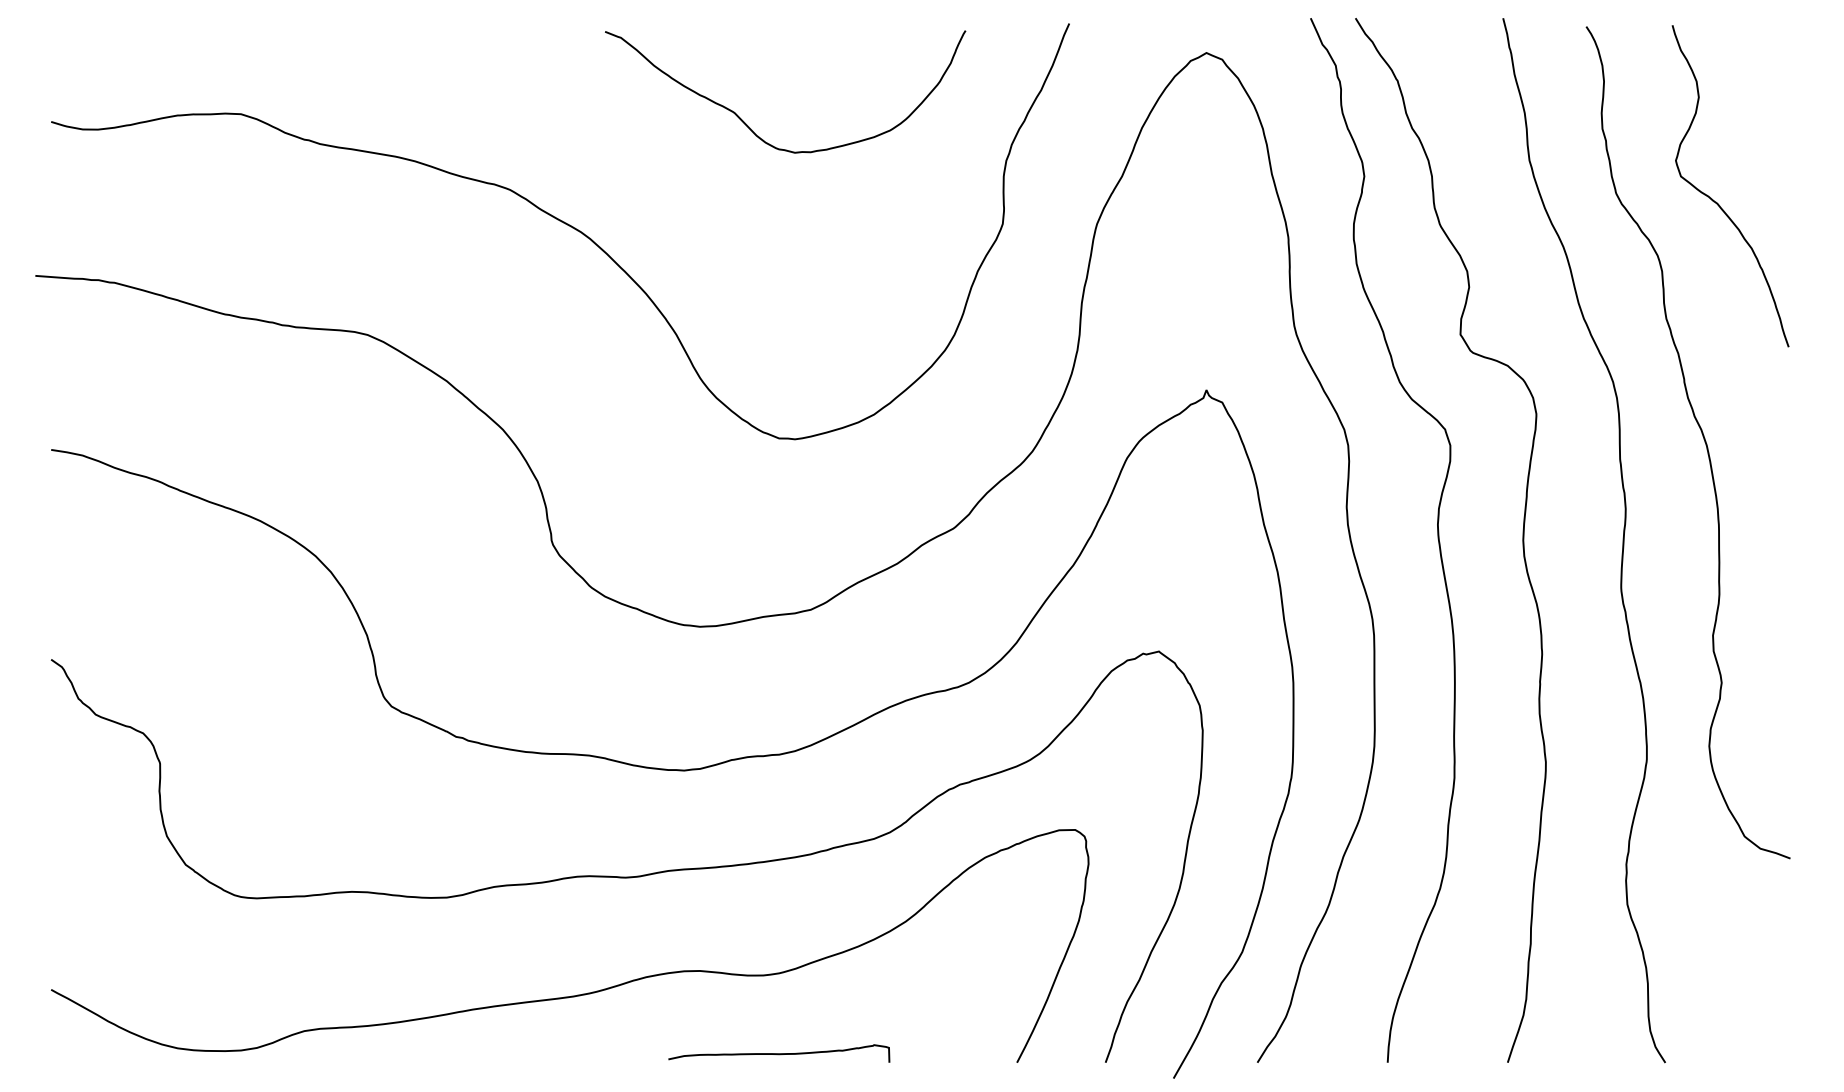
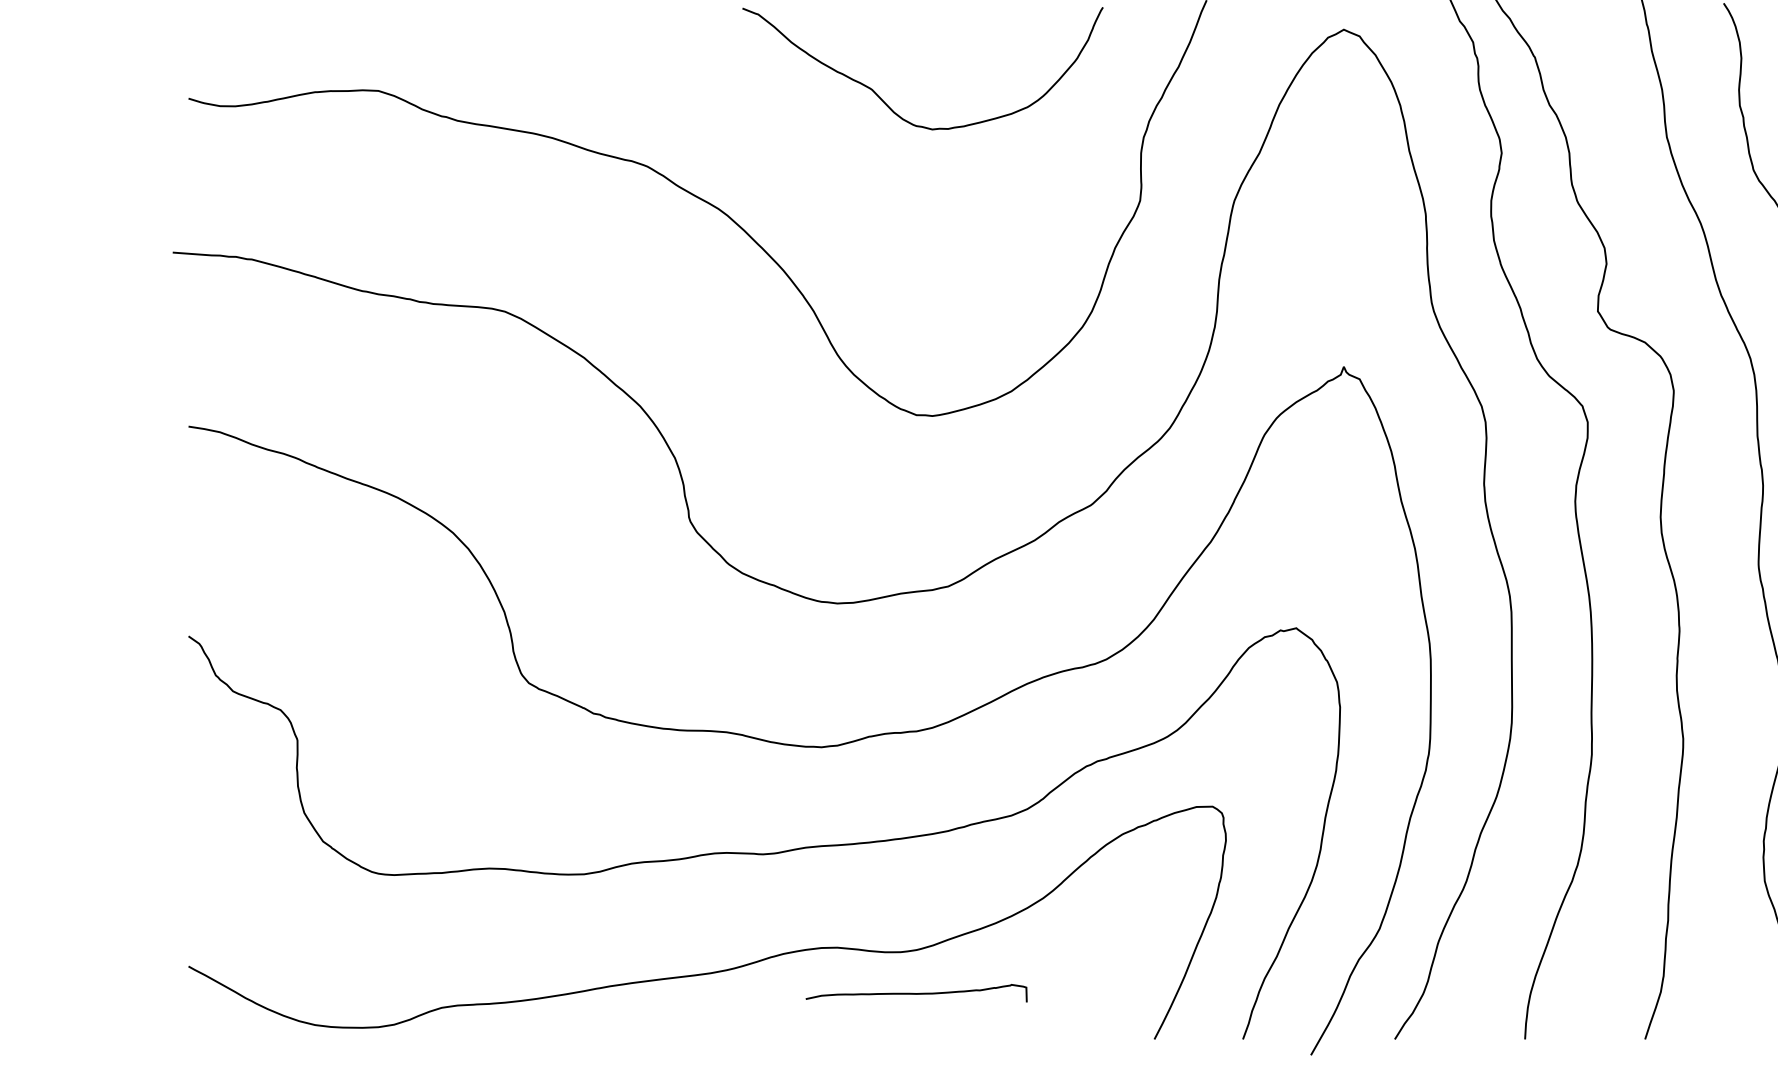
curve: (779, 1053) -> (916, 993), moved

